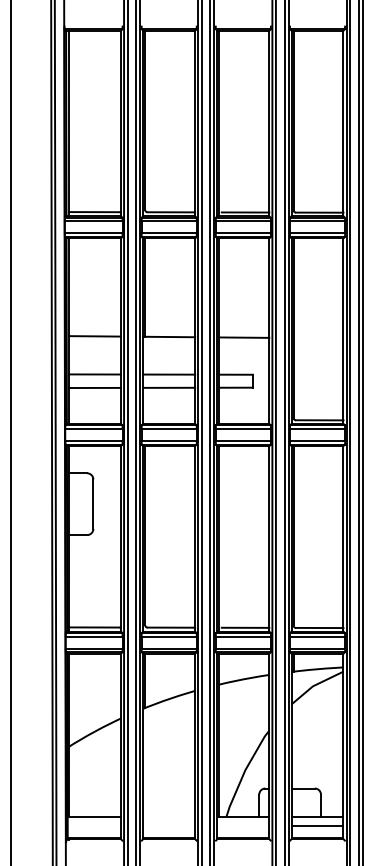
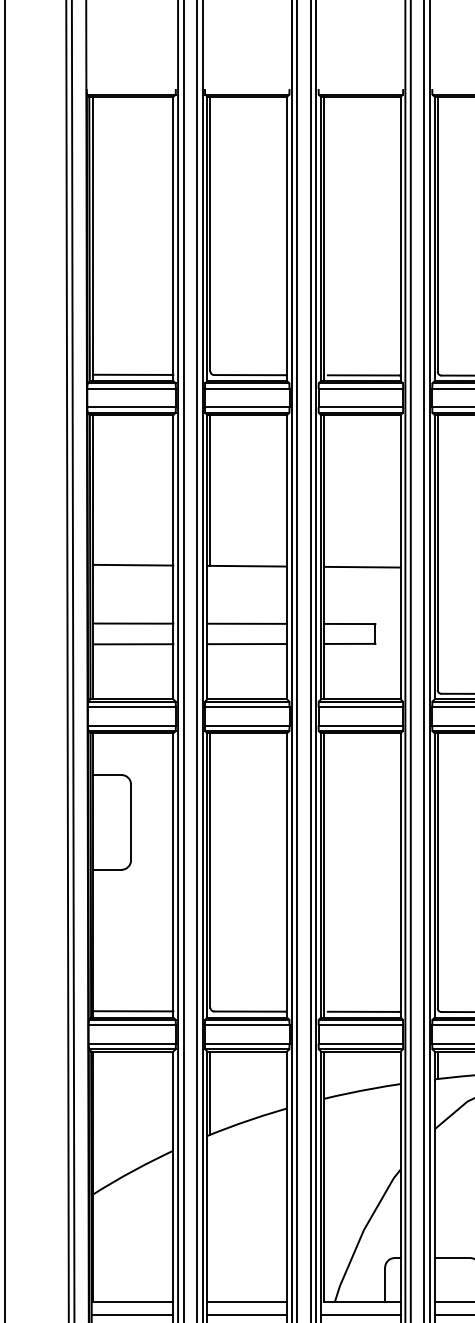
line: (169, 816) -> (247, 1300), added
line: (93, 825) -> (131, 1314), added
line: (169, 825) -> (247, 1314), added
line: (243, 825) -> (361, 1314), added

